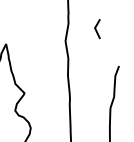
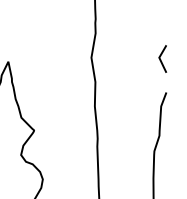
curve: (96, 29) -> (161, 59), moved

